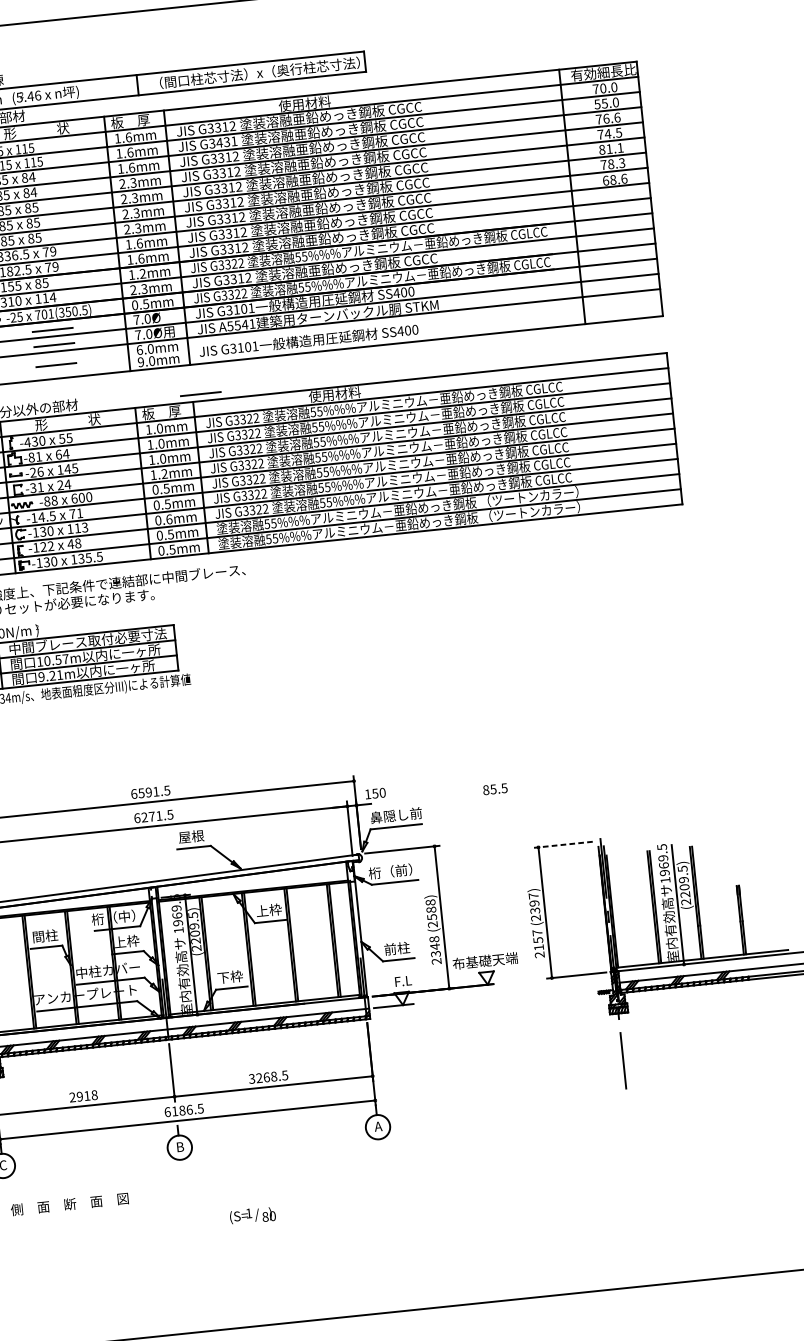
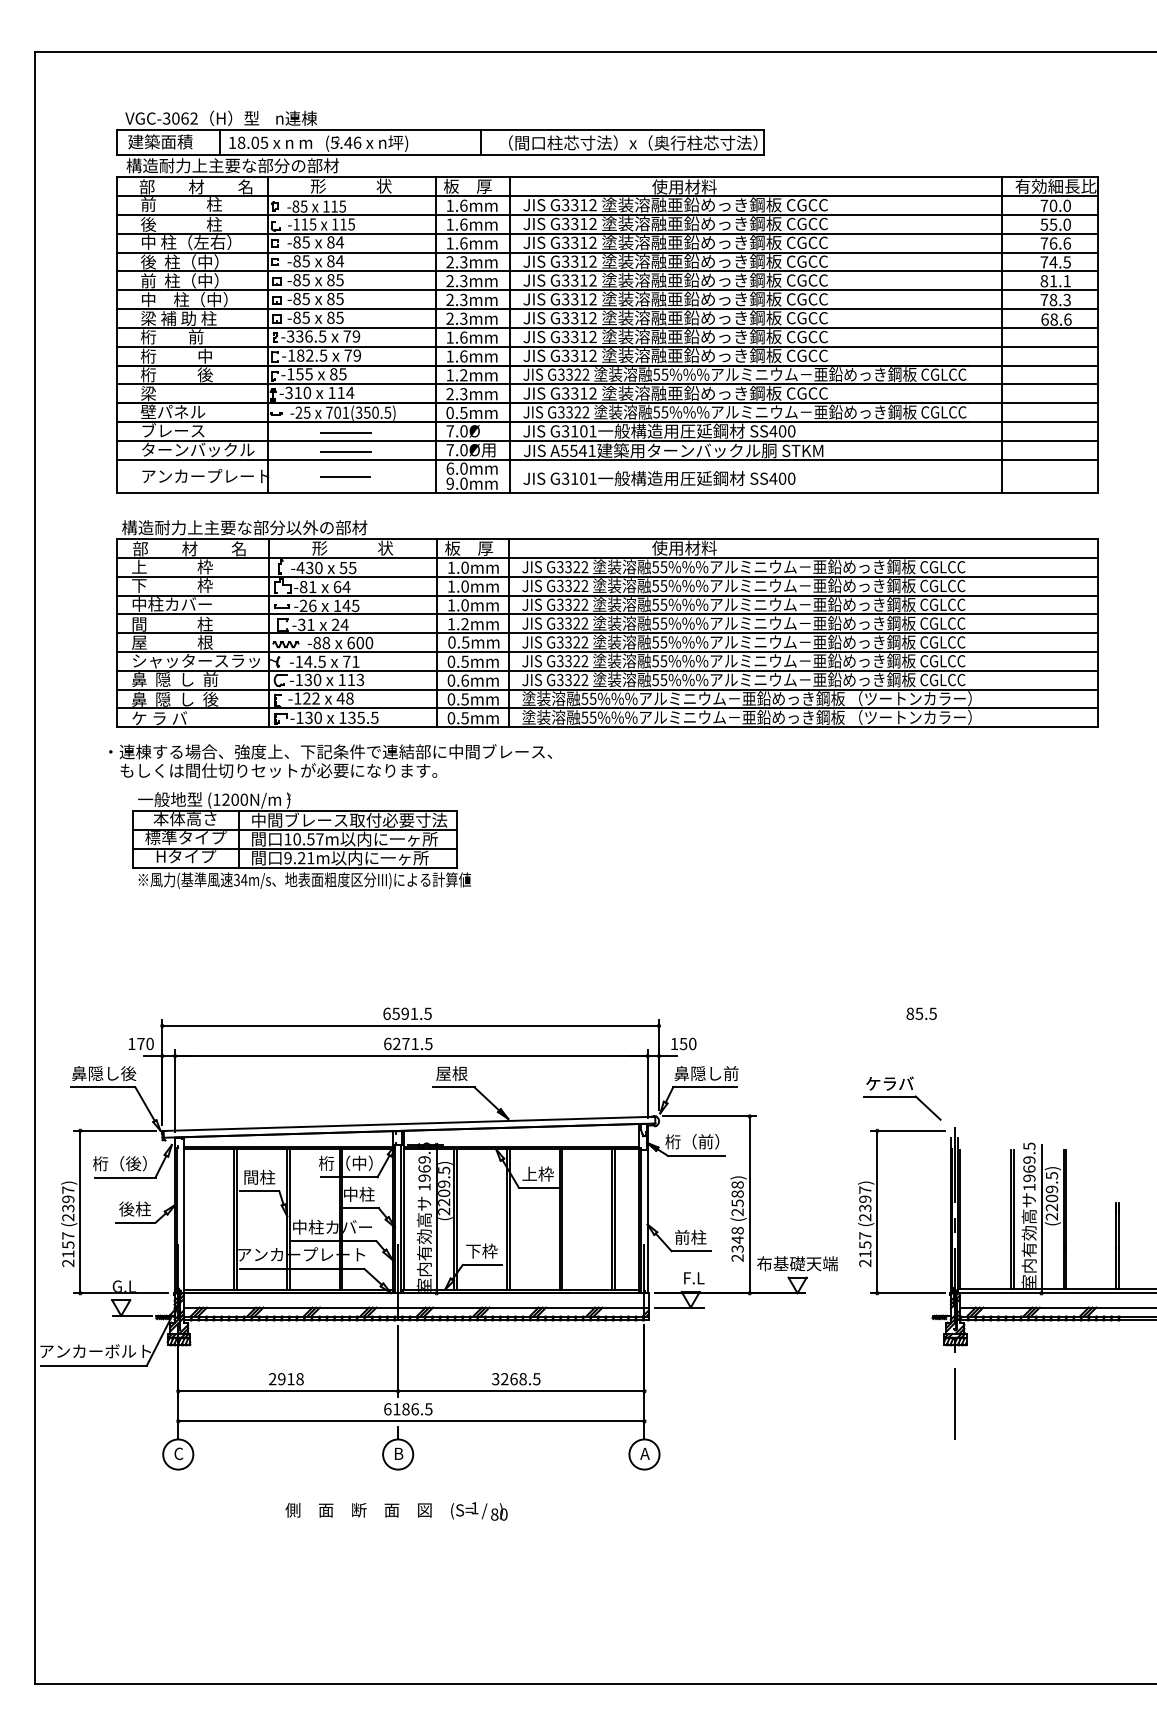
text: (226, 141) -> (583, 223), G3431 -> G3312
line: (200, 394) -> (519, 530), removed
text: (495, 788) -> (921, 1013), moved
part: (556, 819) -> (902, 1098), added
line: (563, 844) -> (908, 1130), dashed -> solid
text: (126, 940) -> (358, 1193), 上枠 -> 中柱
text: (69, 1203) -> (358, 1509), moved
text: (253, 1215) -> (479, 1511), moved

